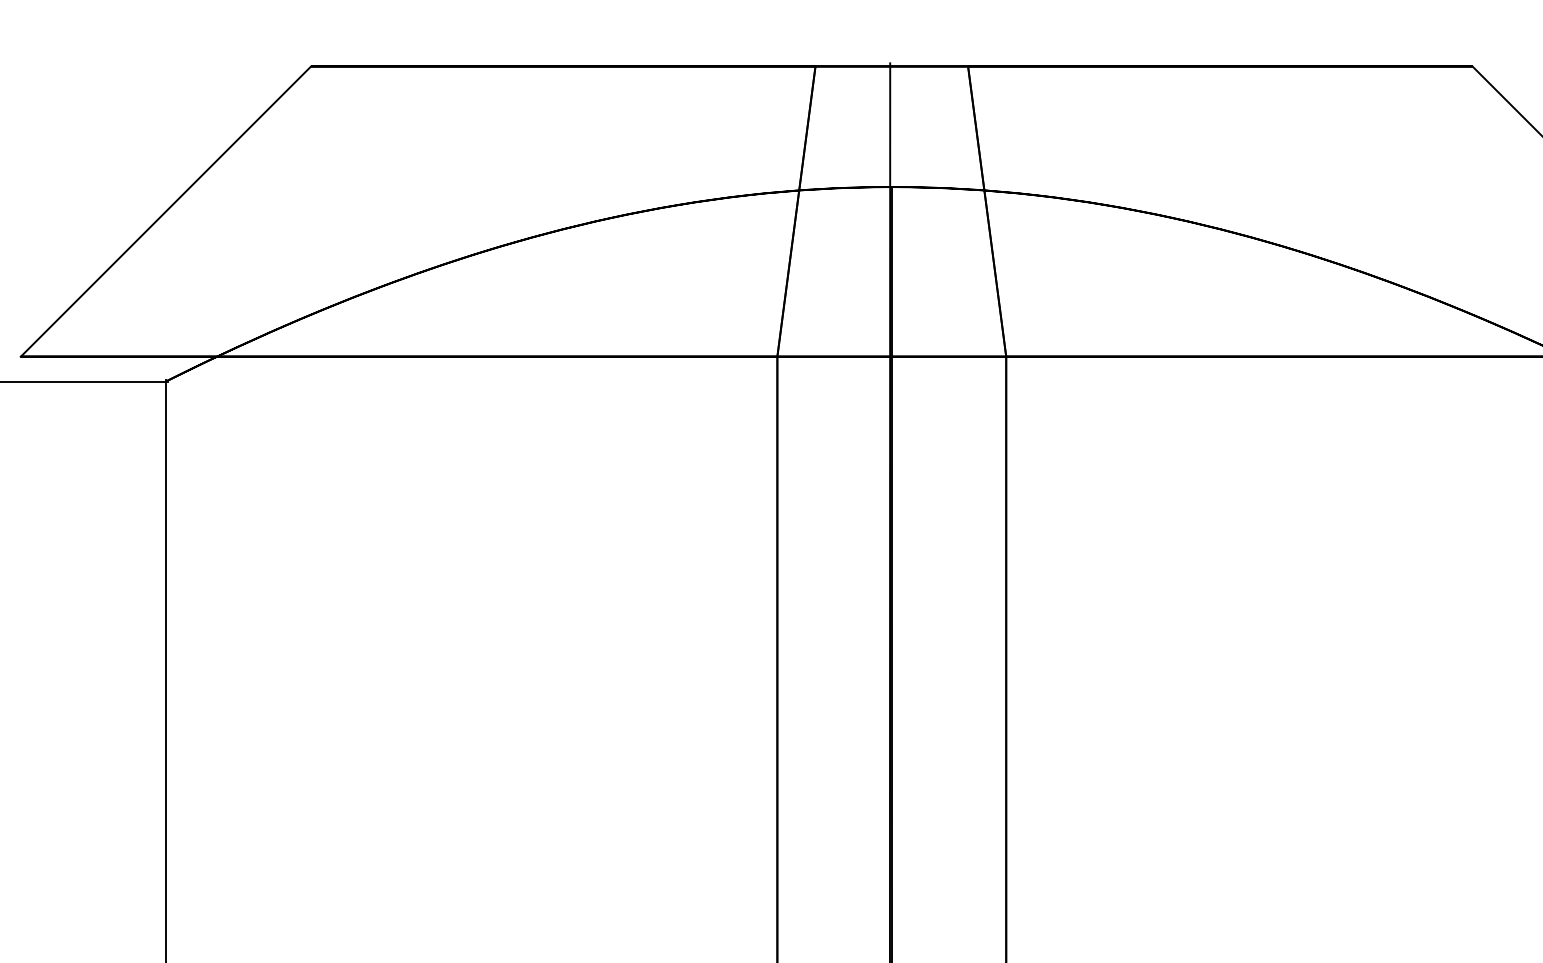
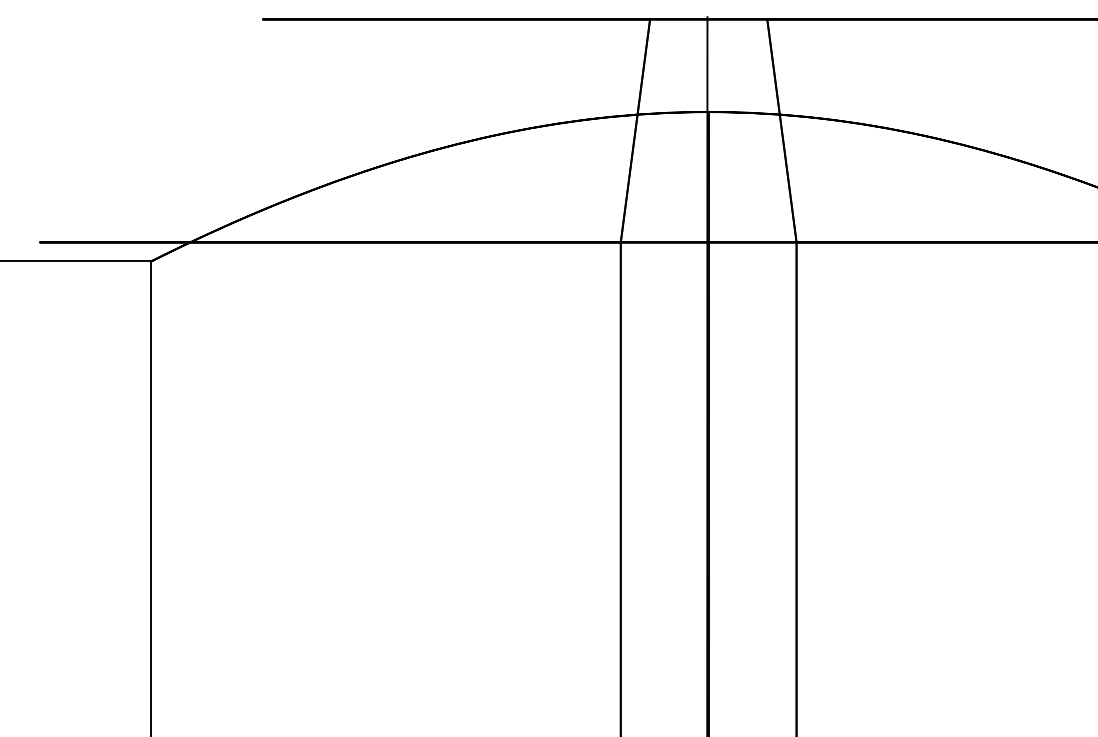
line: (165, 211) -> (150, 130), removed

